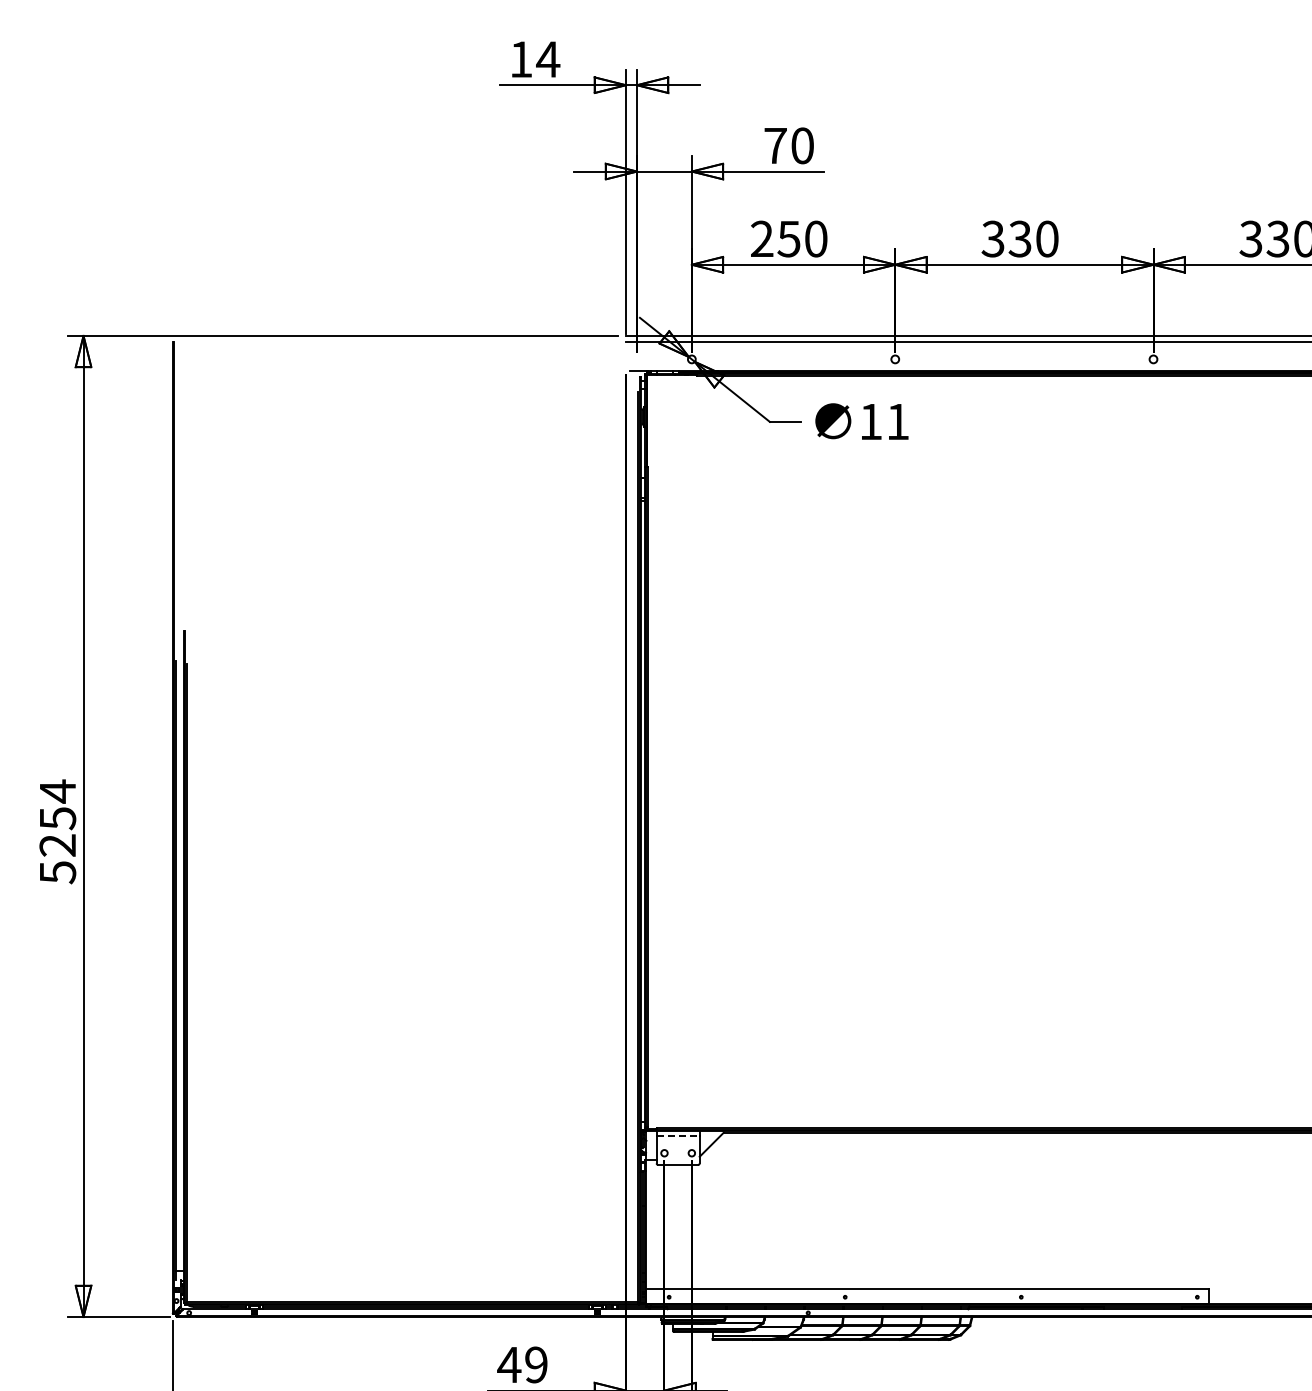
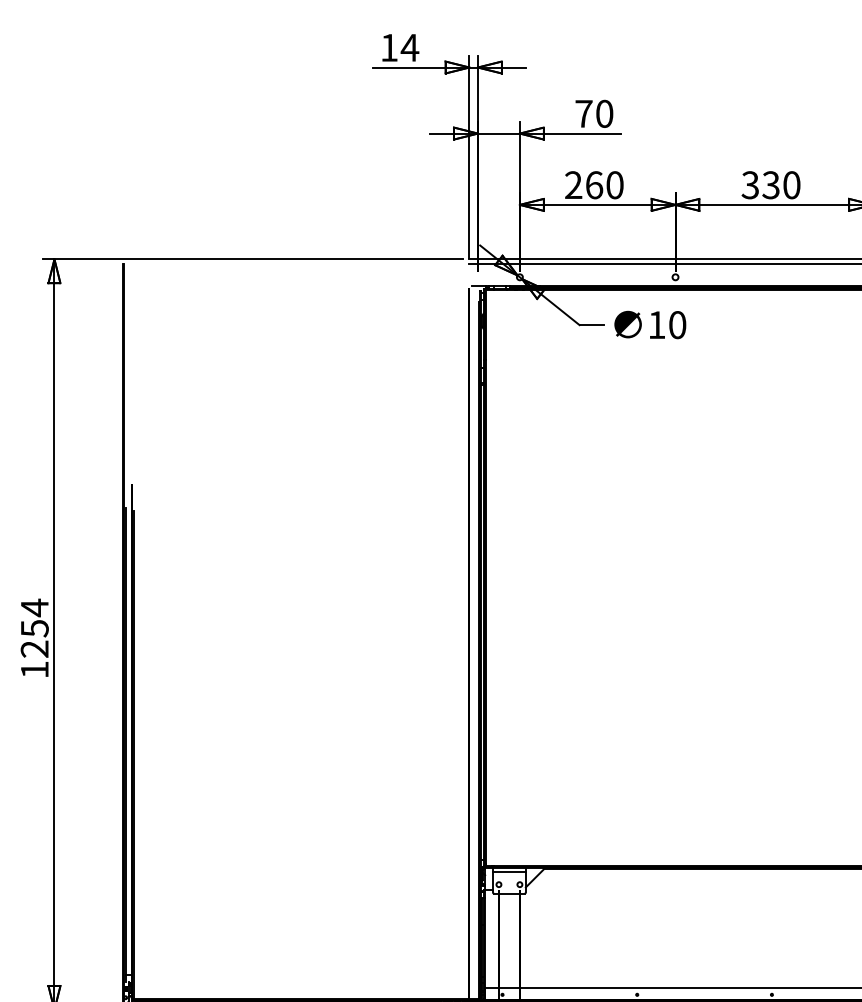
text: (788, 238) -> (593, 184), 250 -> 260
text: (898, 421) -> (677, 324), 11 -> 10
text: (58, 872) -> (35, 669), 5254 -> 1254
line: (678, 1136) -> (509, 871), dashed -> solid

